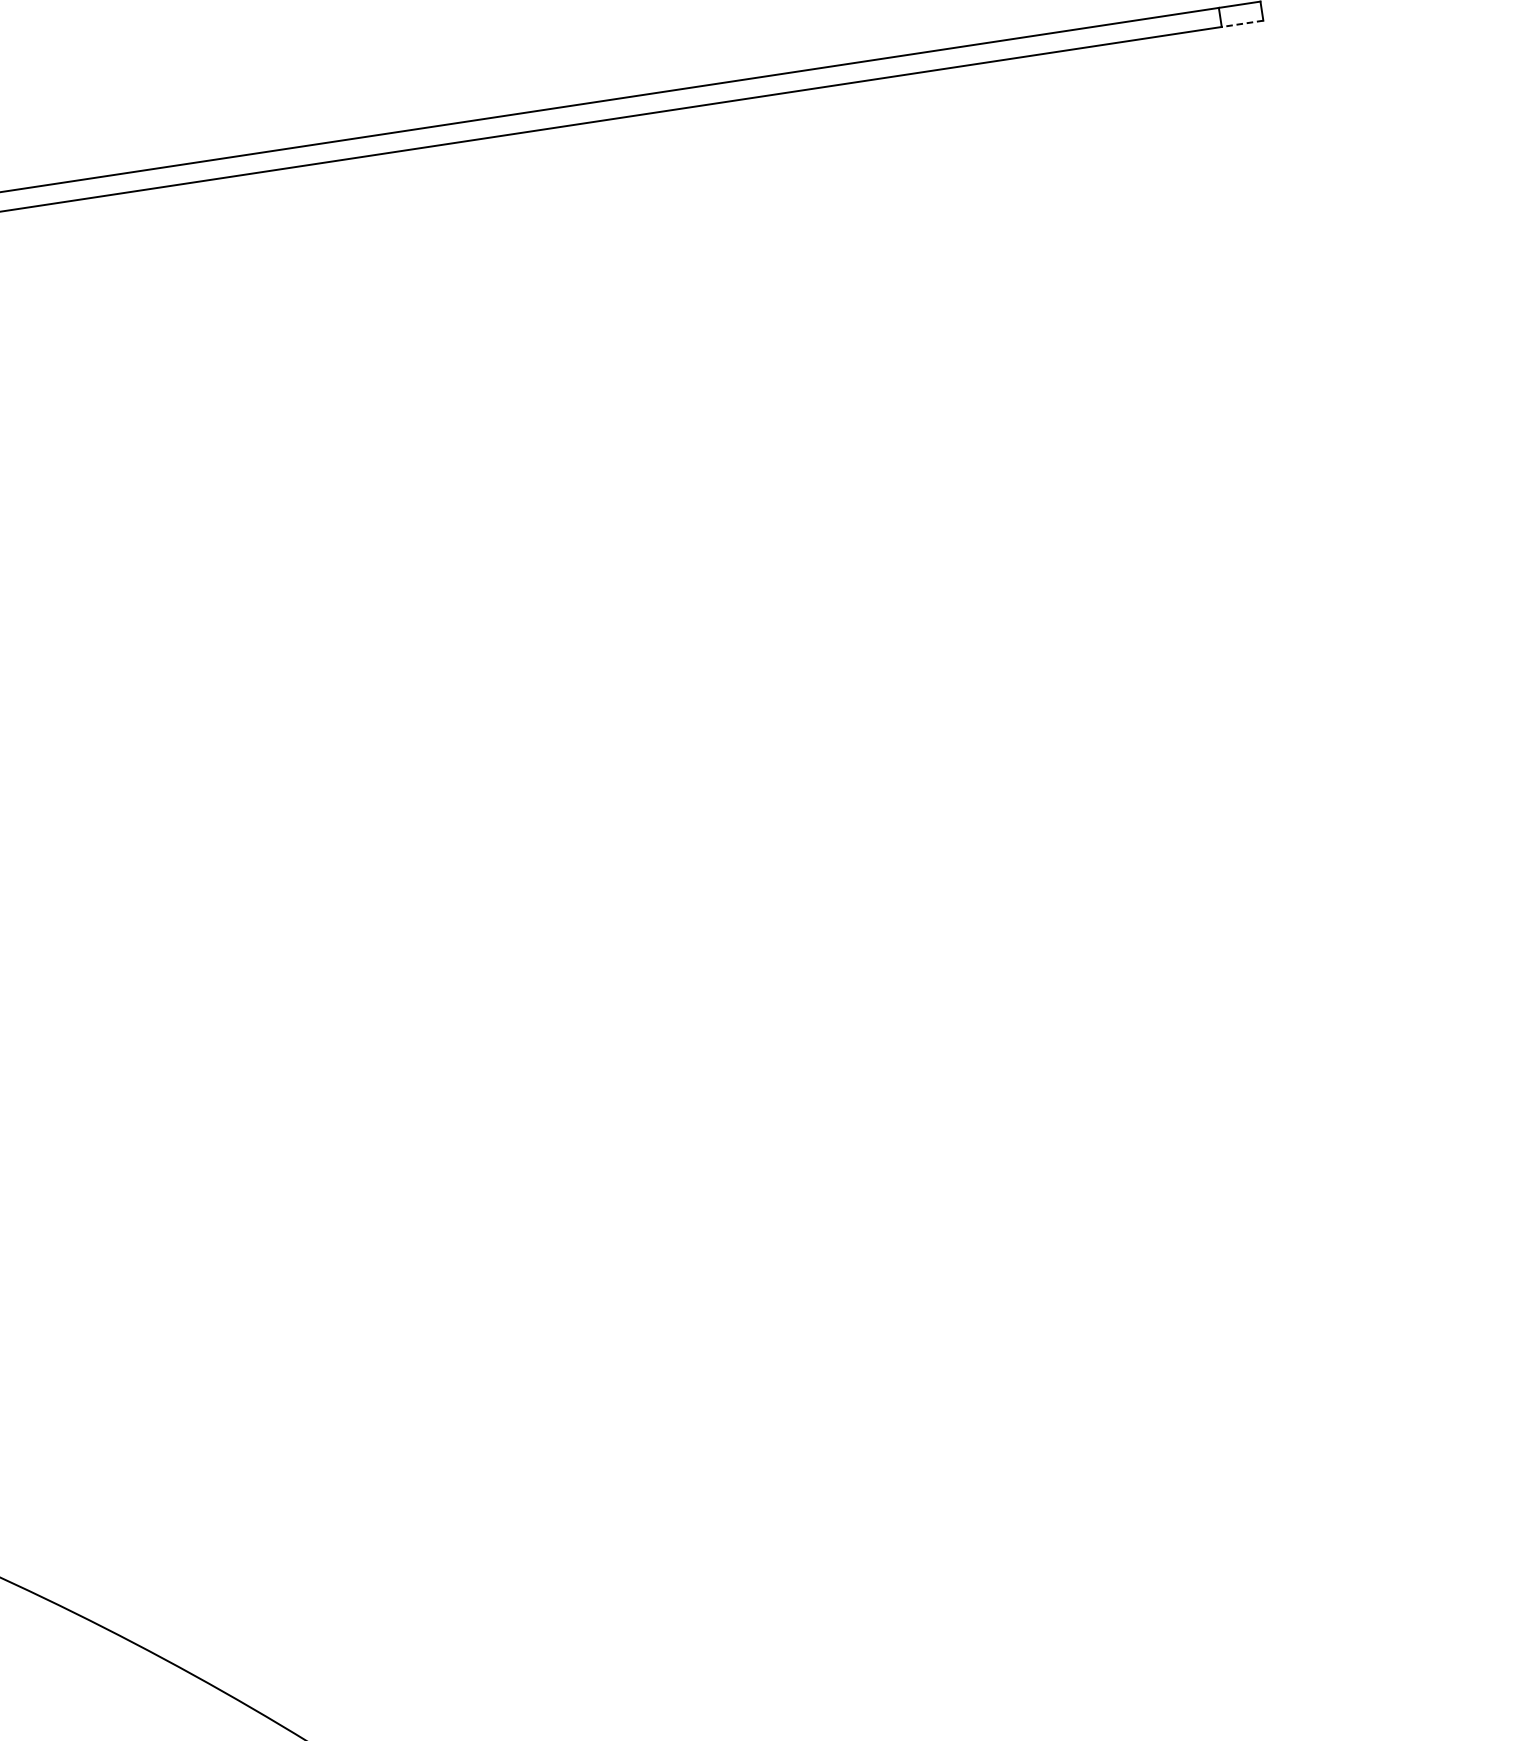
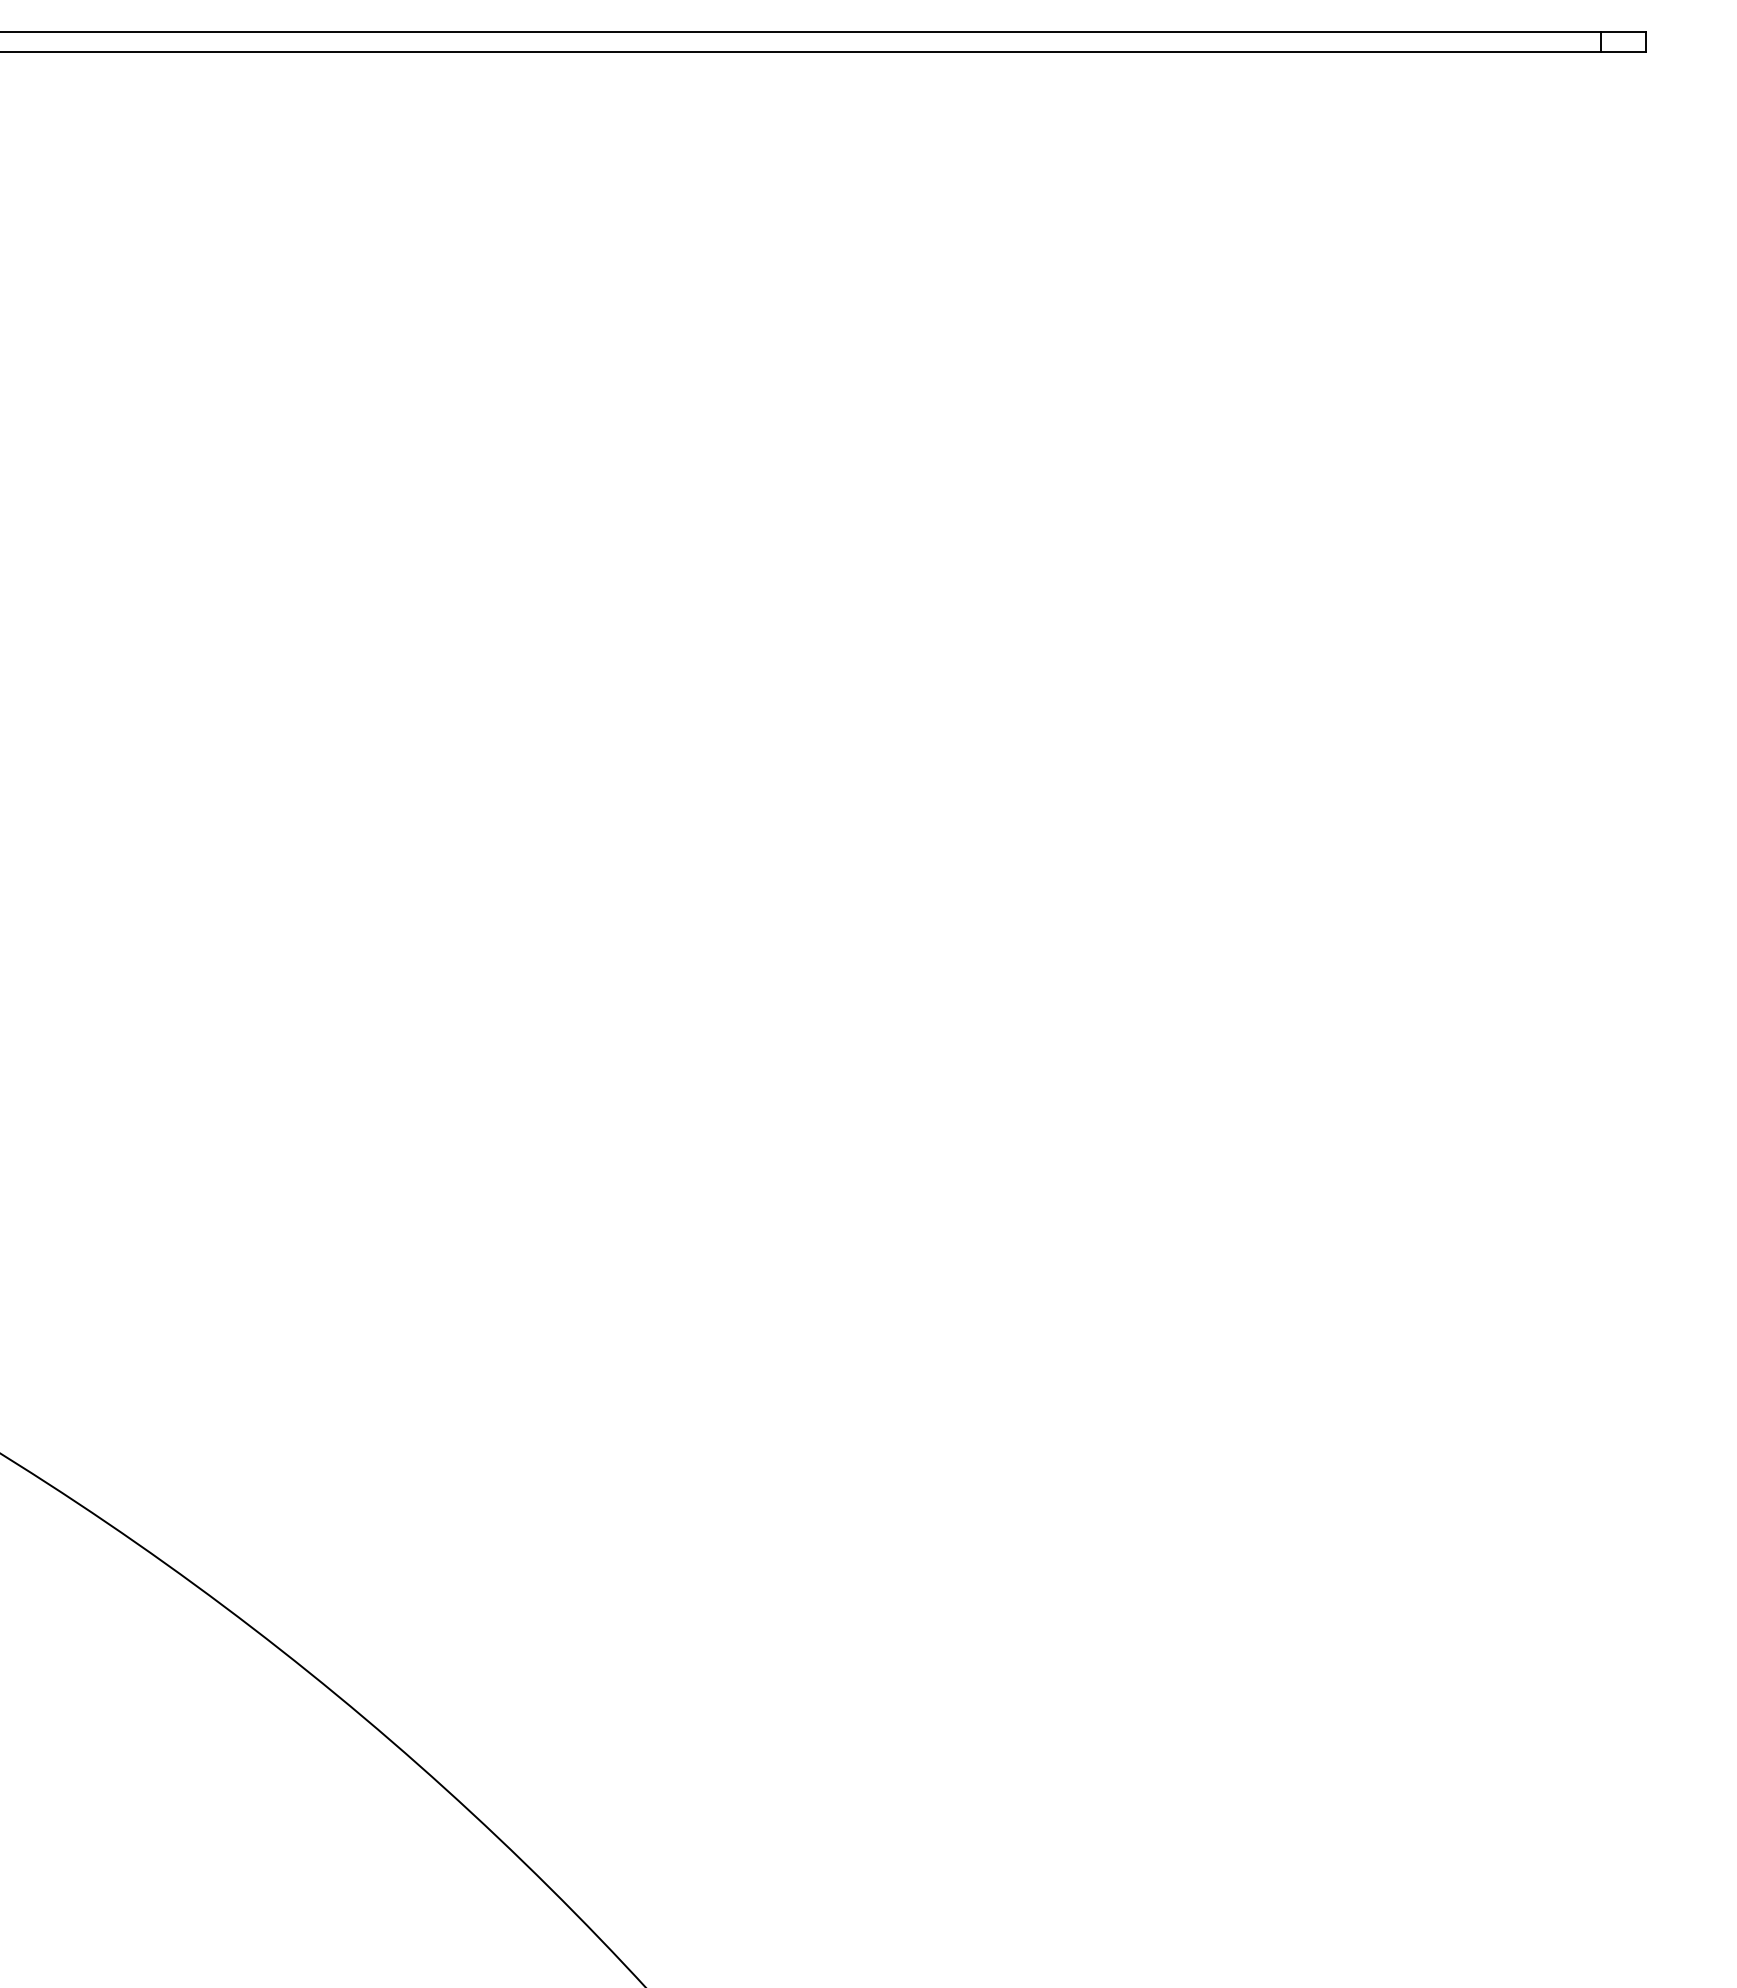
line: (1242, 24) -> (1623, 52), dashed -> solid

